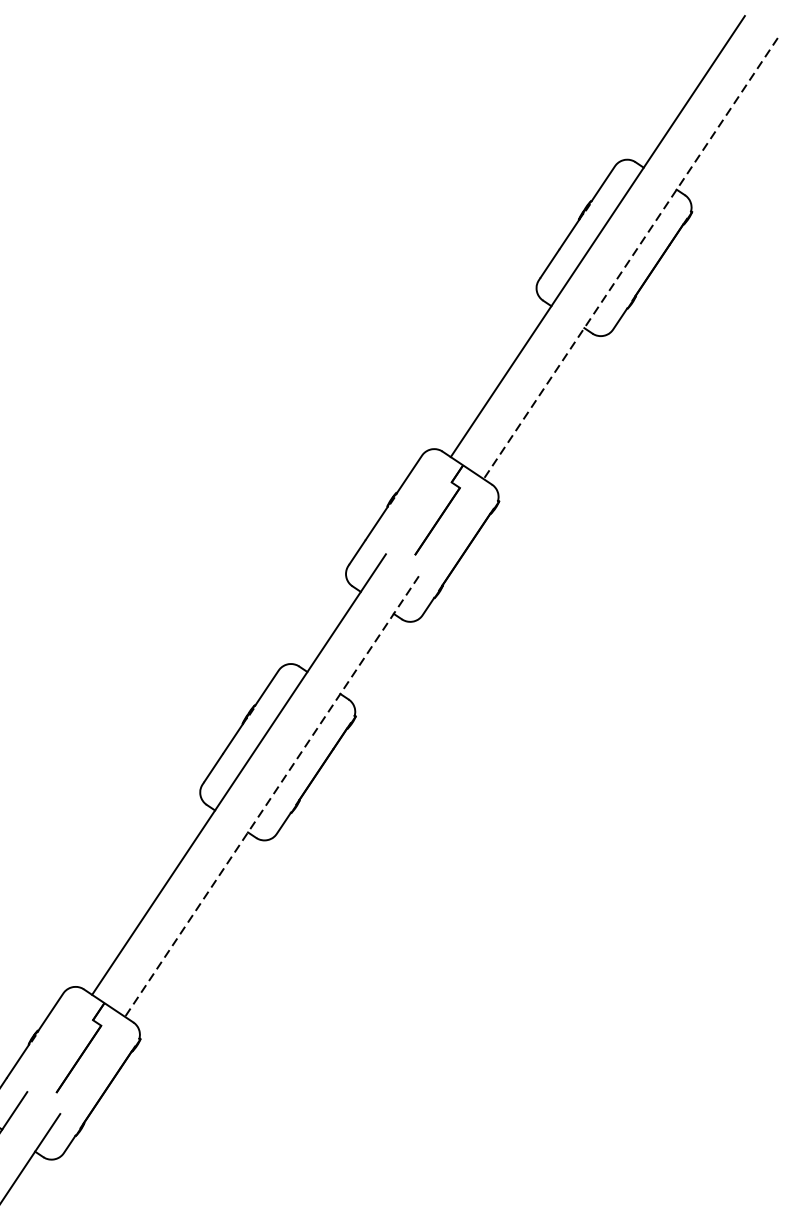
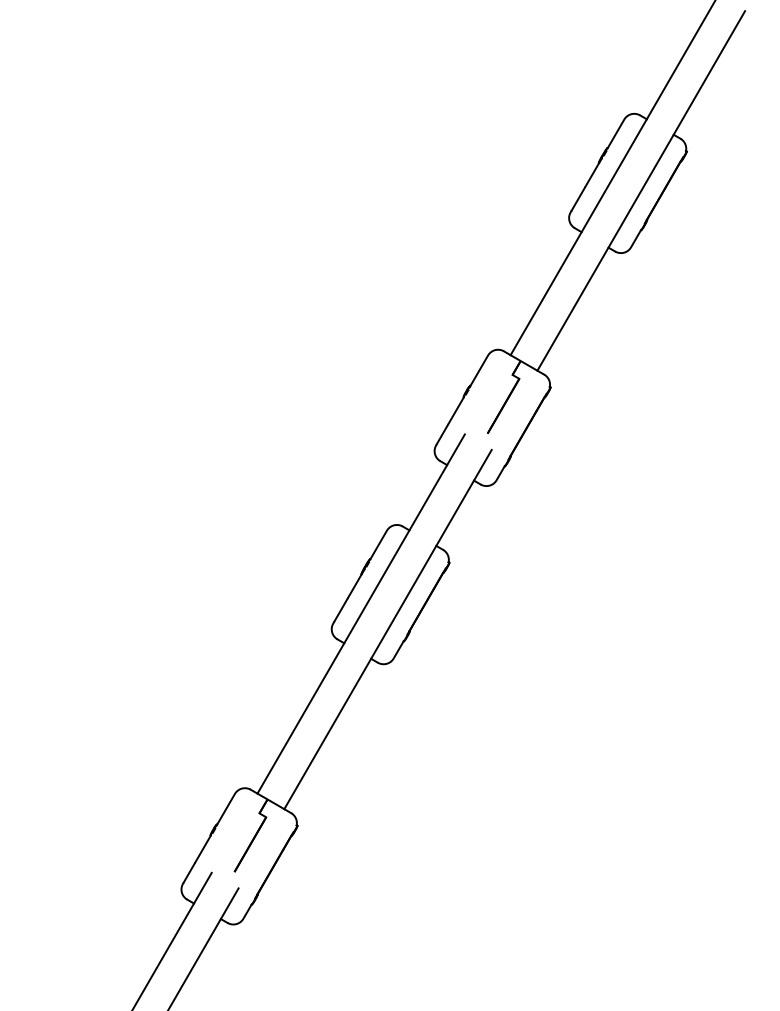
line: (631, 258) -> (641, 190), dashed -> solid
line: (271, 796) -> (387, 629), dashed -> solid

